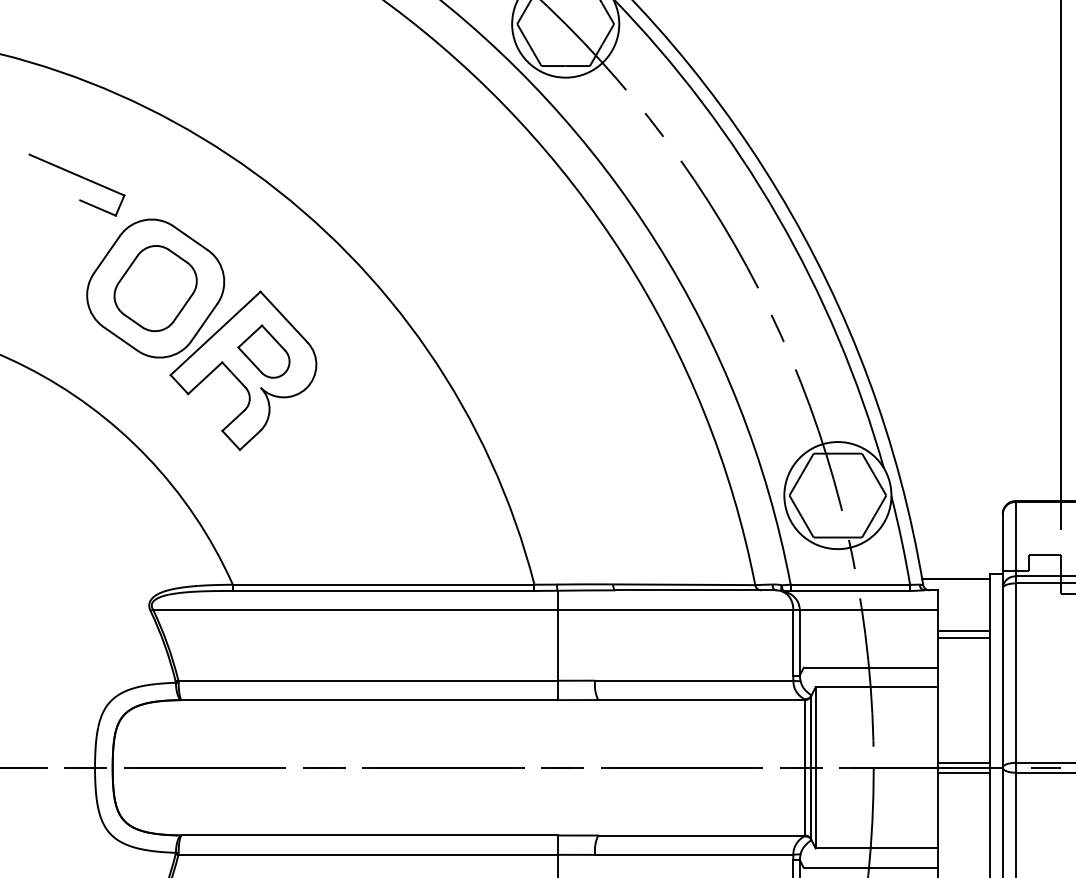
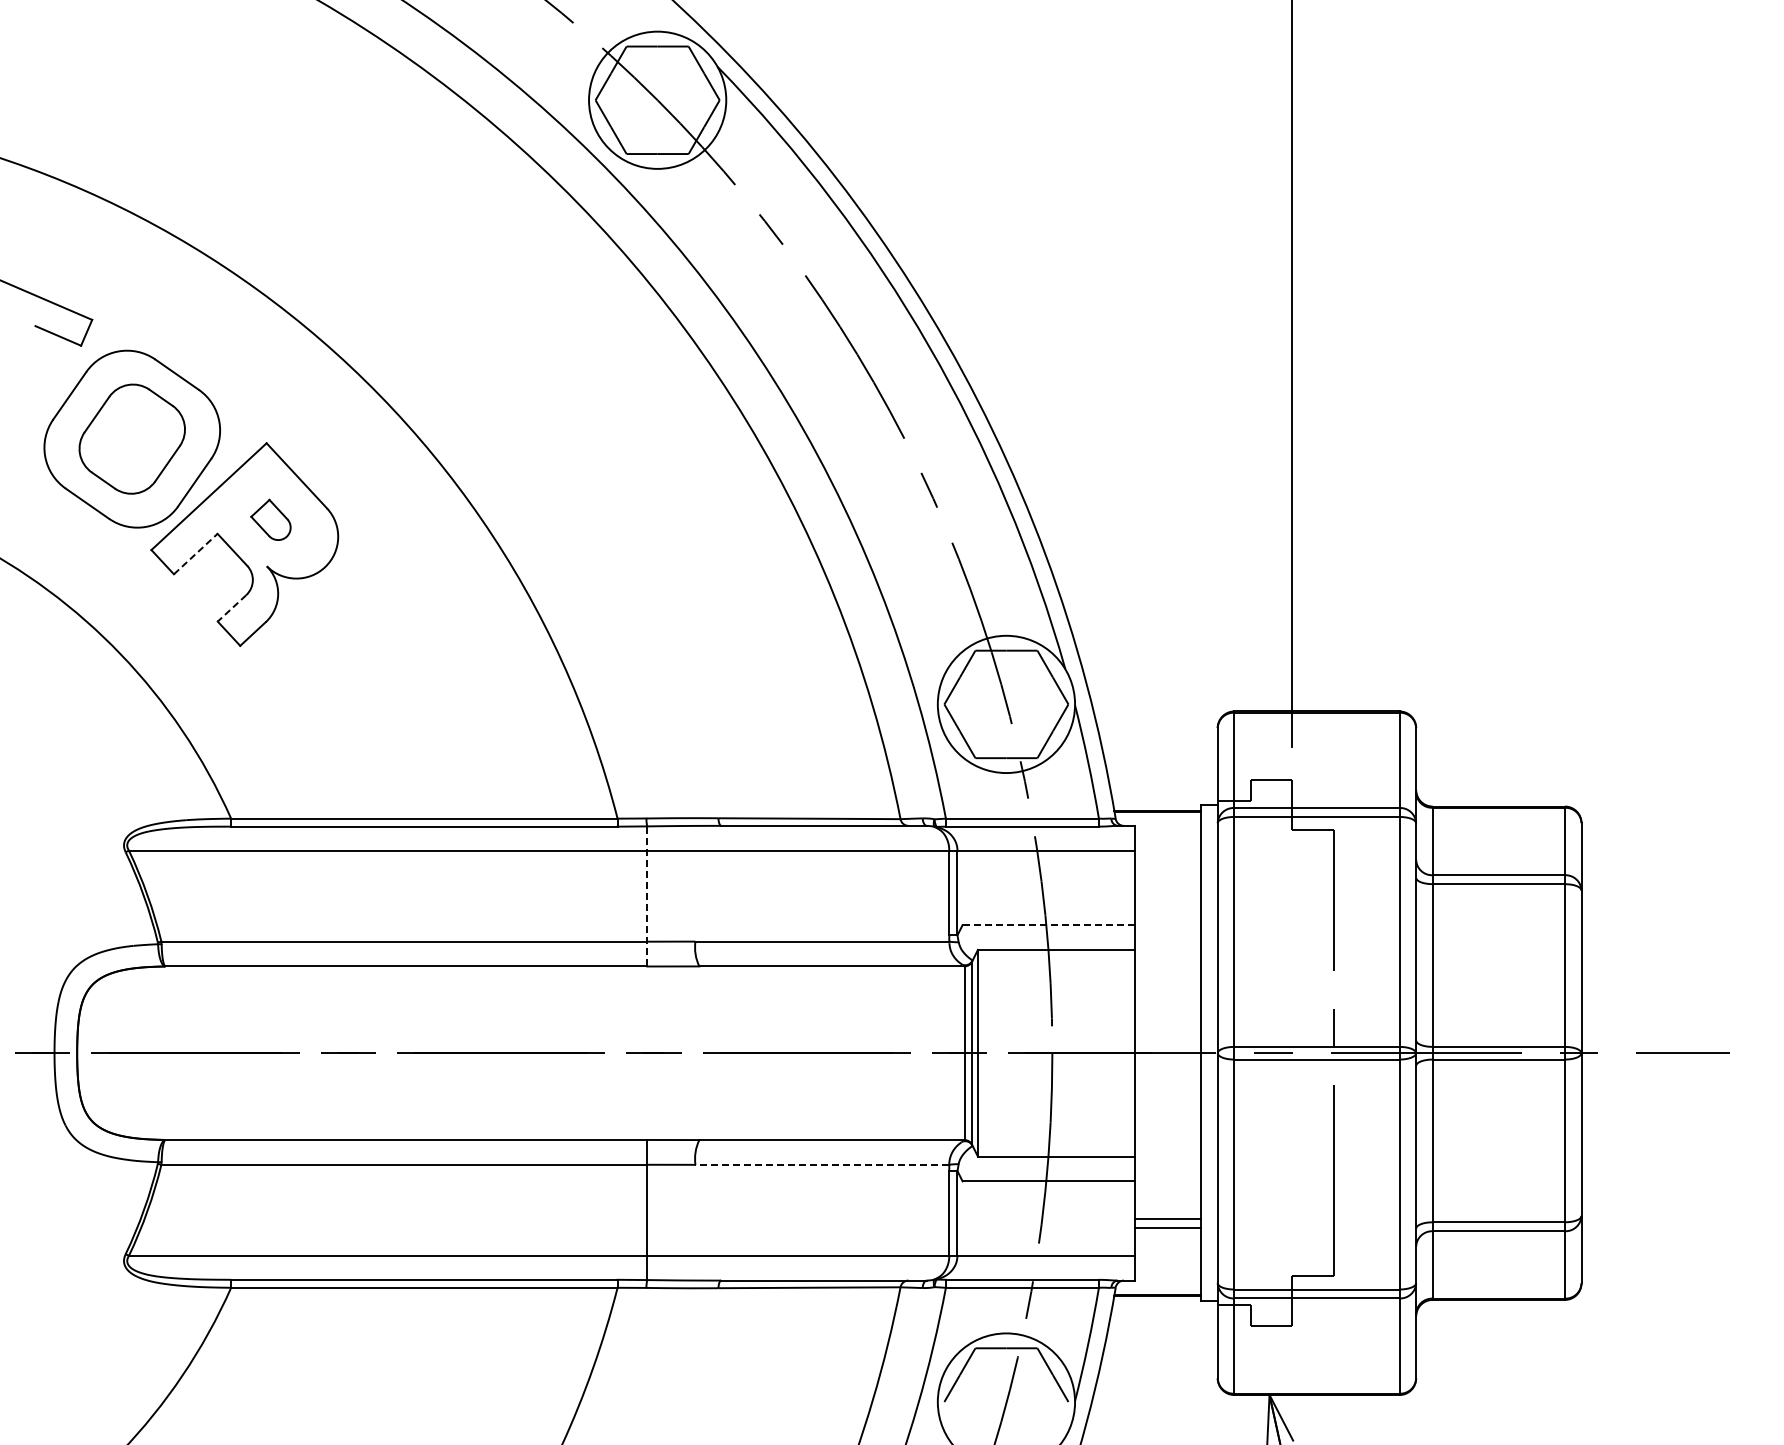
part: (263, 351) -> (270, 519), size x0.6
line: (205, 378) -> (195, 554), solid -> dashed
line: (233, 420) -> (231, 608), solid -> dashed
line: (964, 631) -> (1168, 878), removed
line: (964, 638) -> (1168, 887), removed
line: (557, 644) -> (647, 895), solid -> dashed
line: (871, 668) -> (1049, 925), solid -> dashed
line: (964, 762) -> (1168, 1046), removed
line: (964, 772) -> (1168, 1059), removed
line: (694, 854) -> (822, 1164), solid -> dashed

